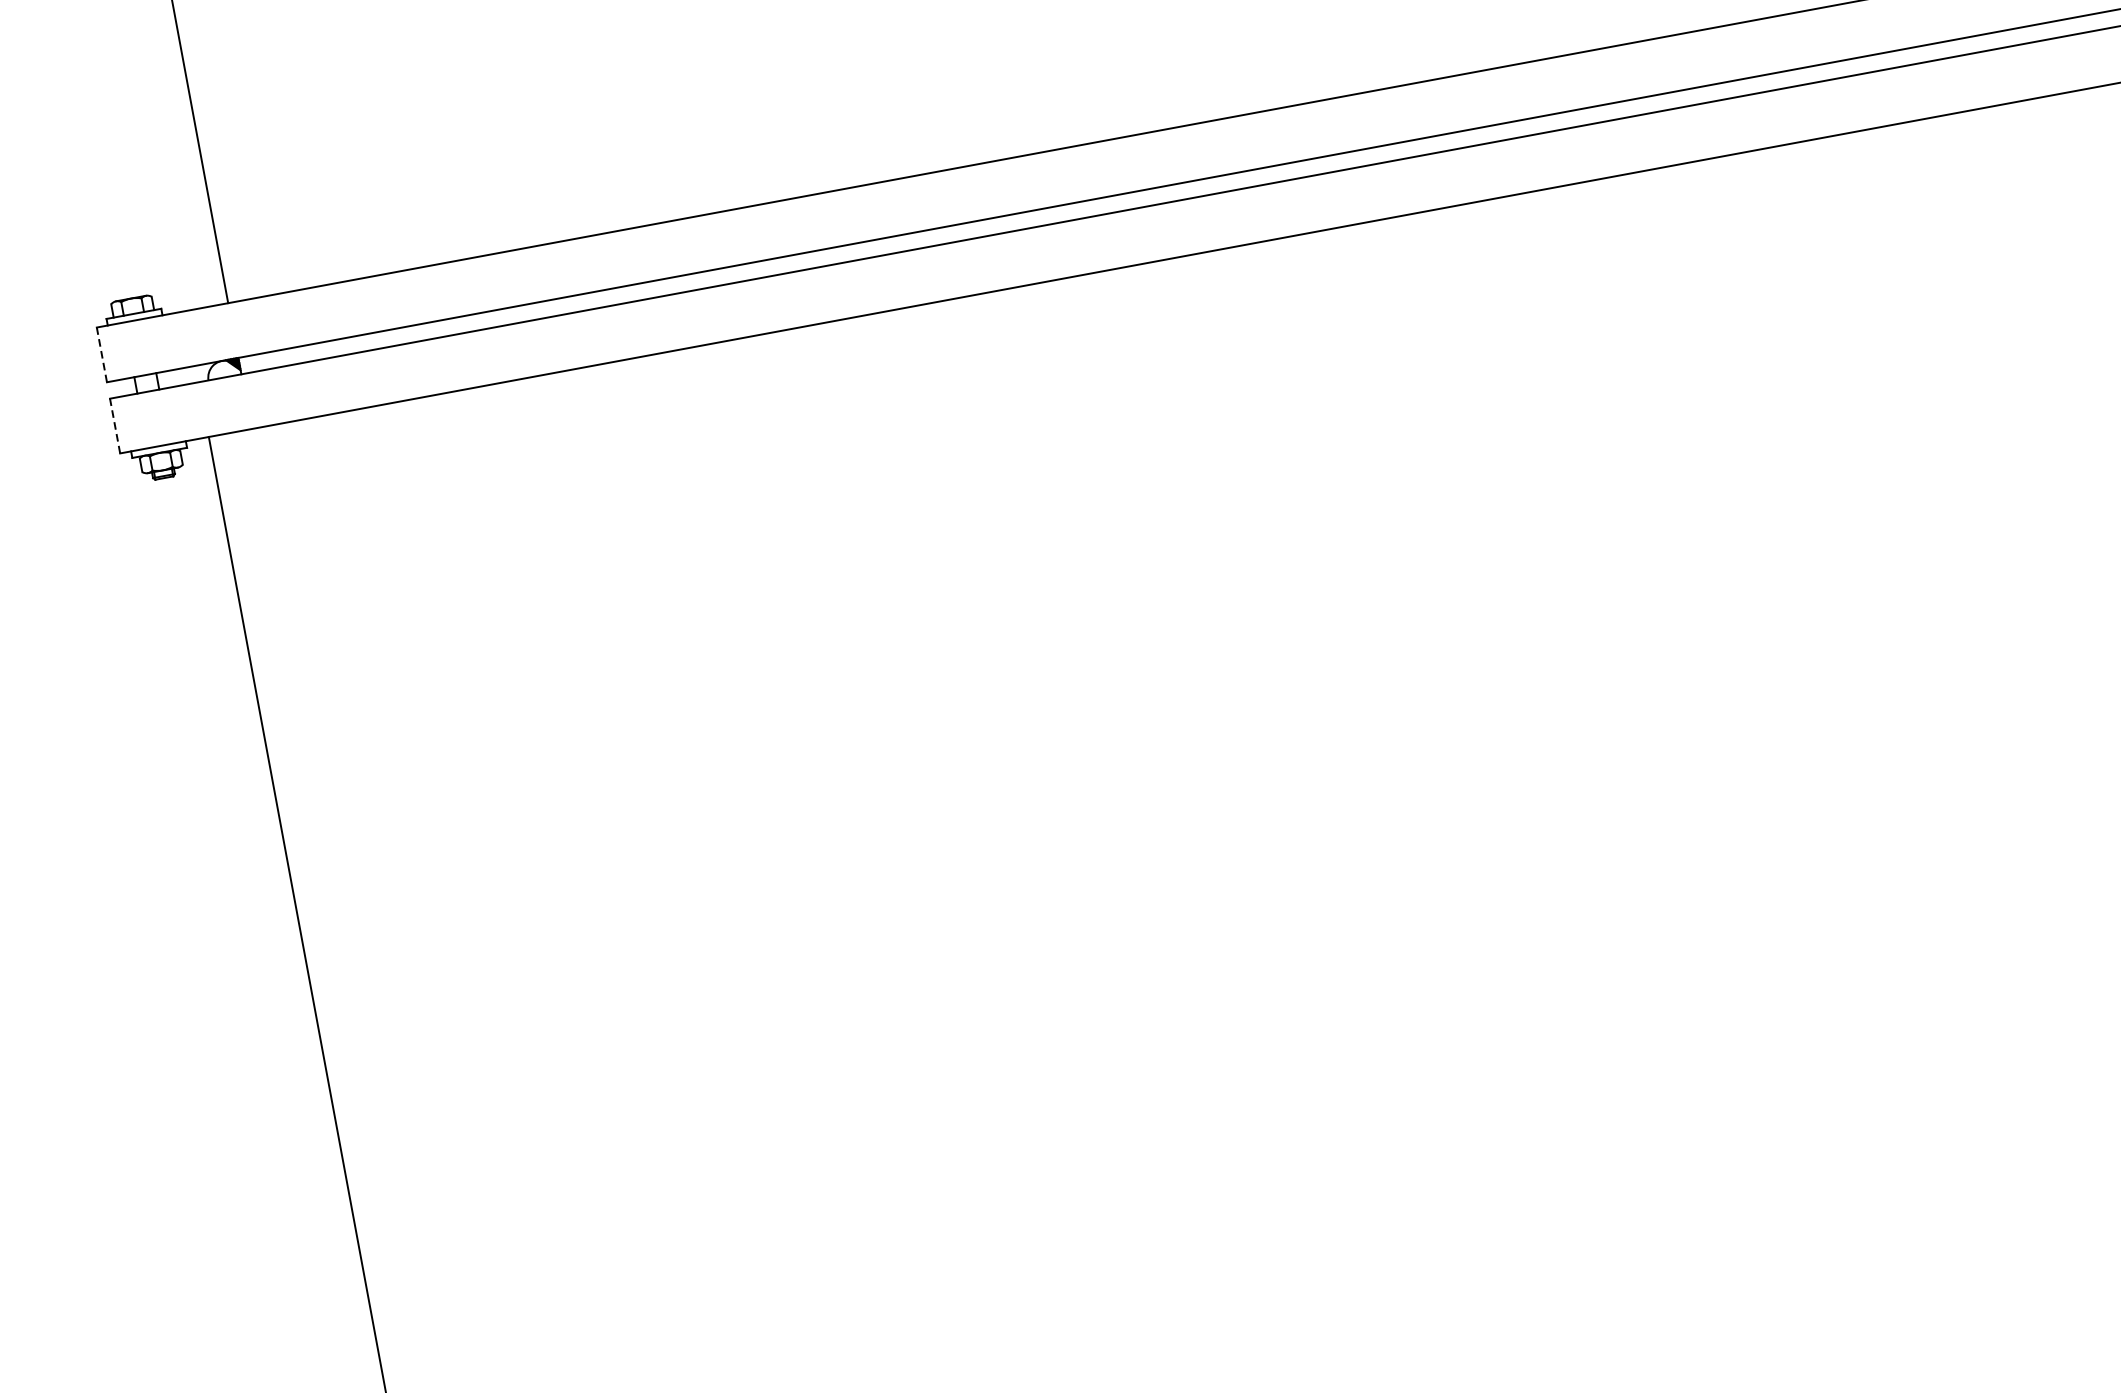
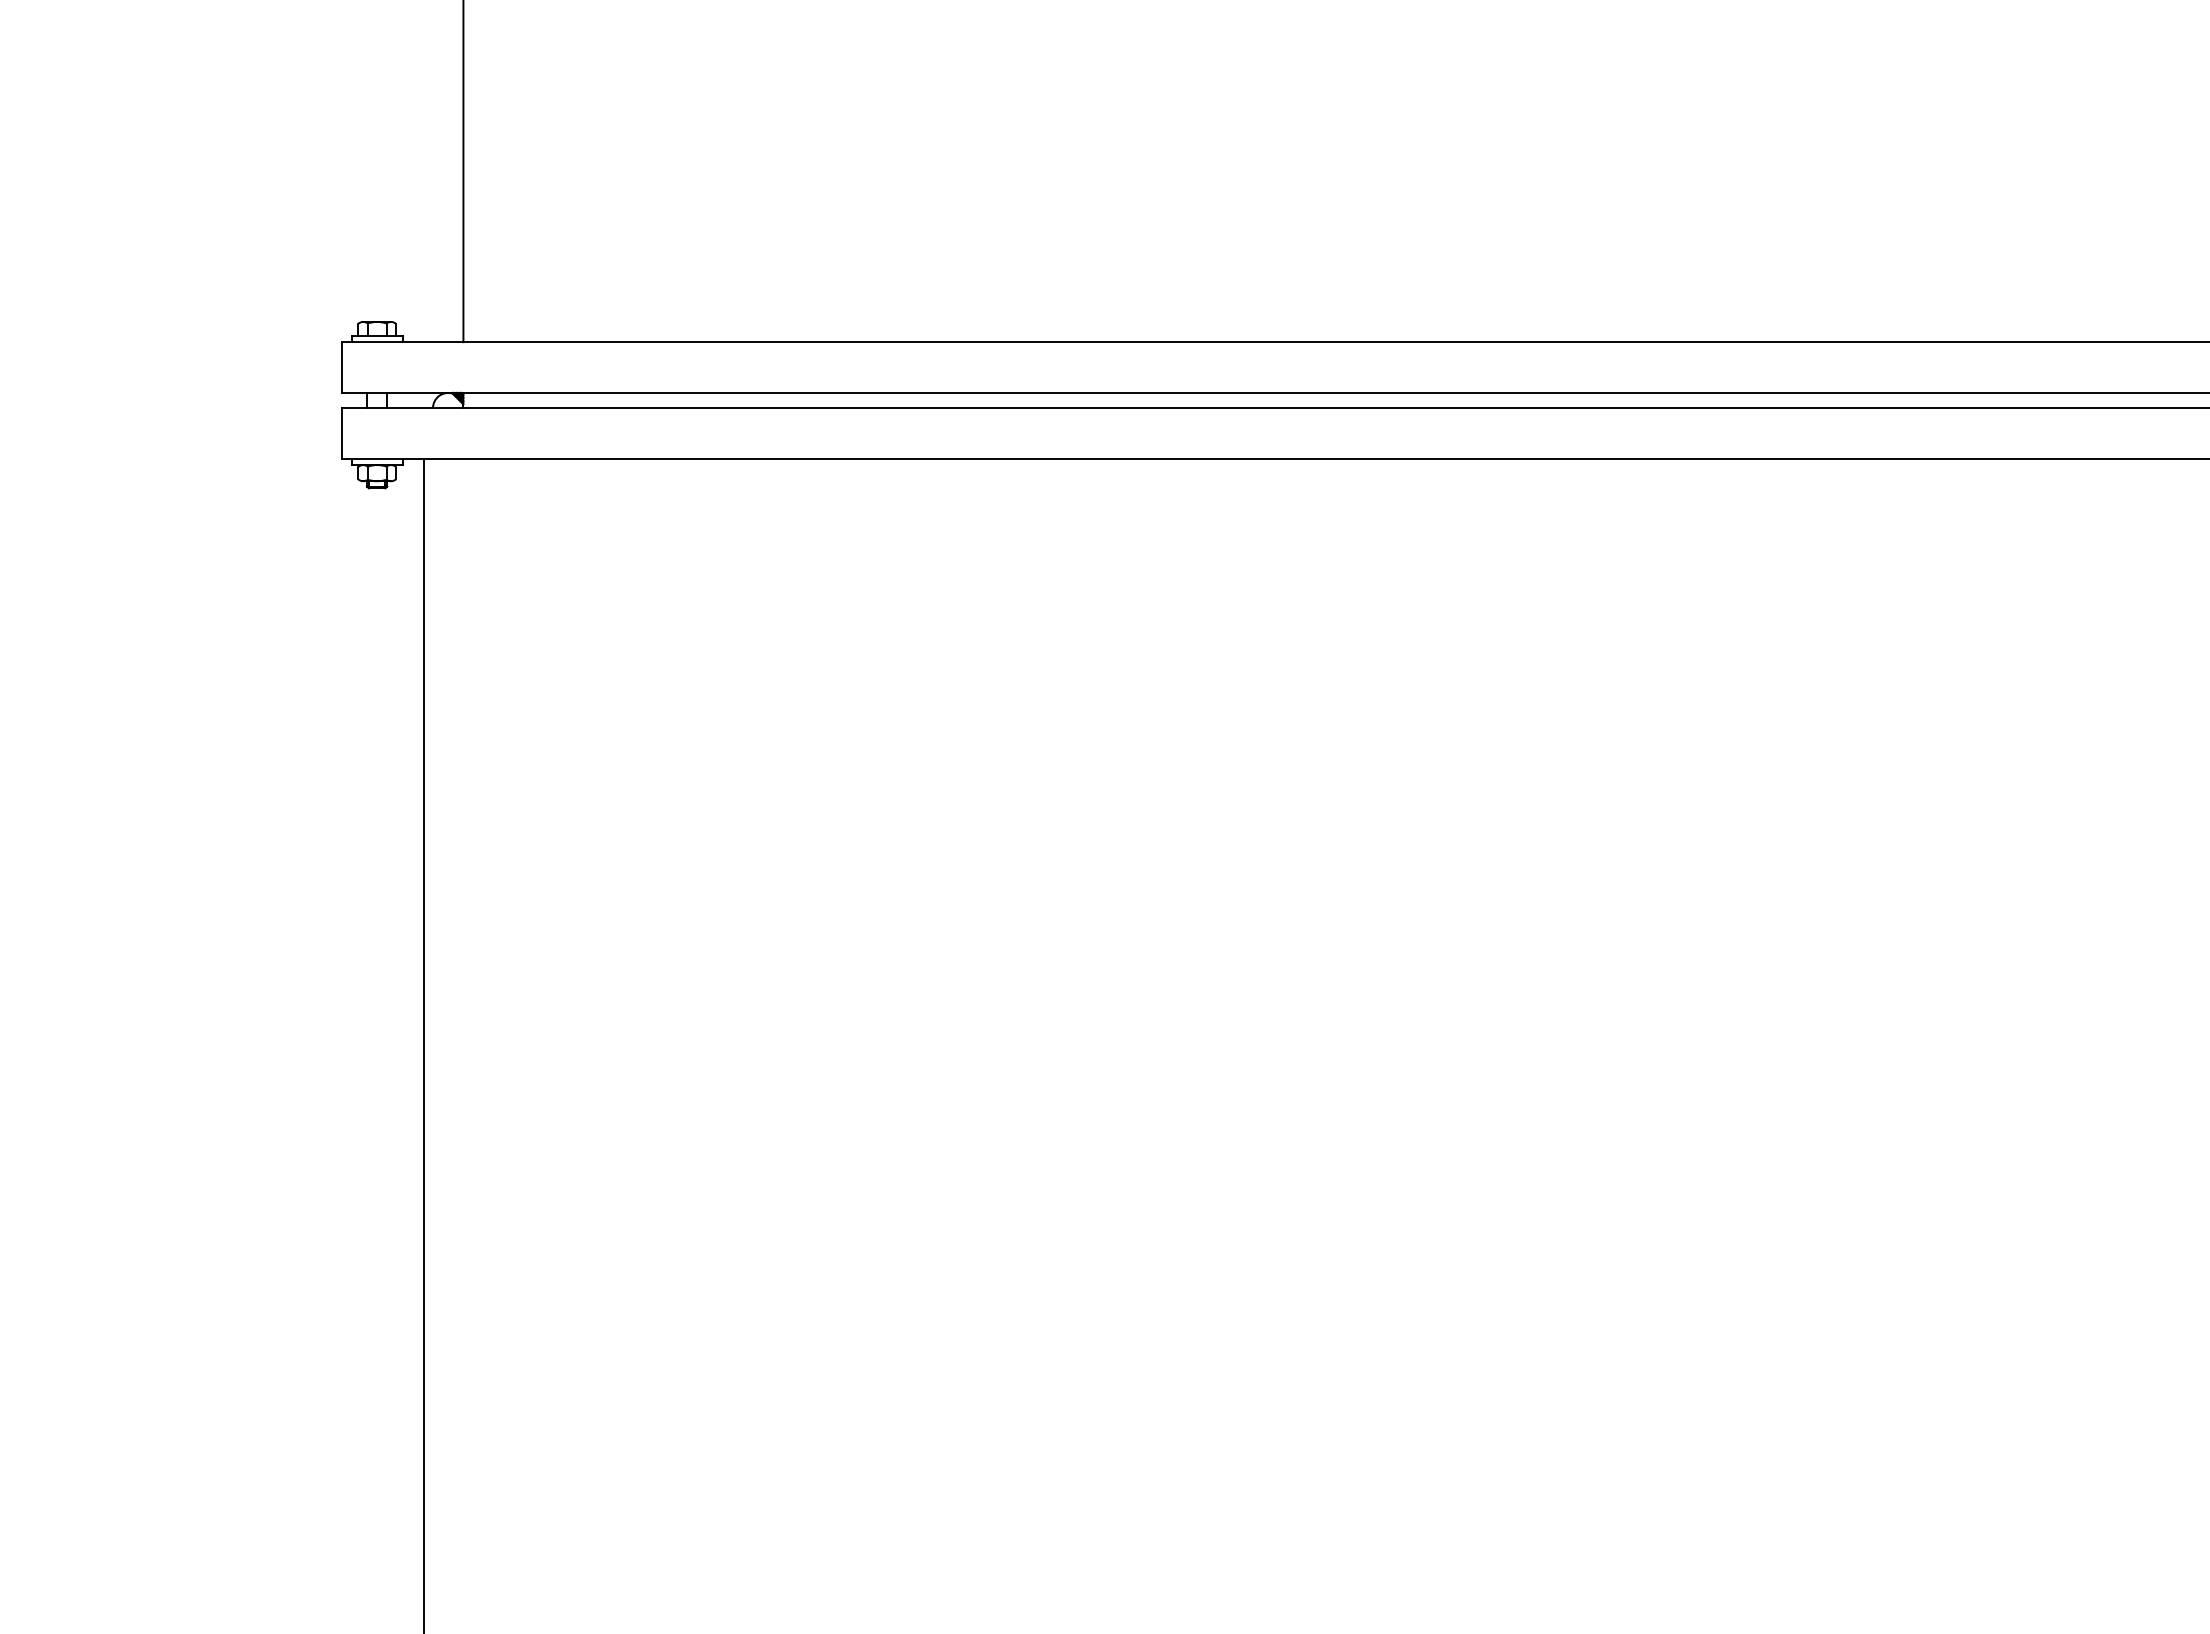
line: (101, 354) -> (341, 367), dashed -> solid
line: (114, 426) -> (341, 433), dashed -> solid

